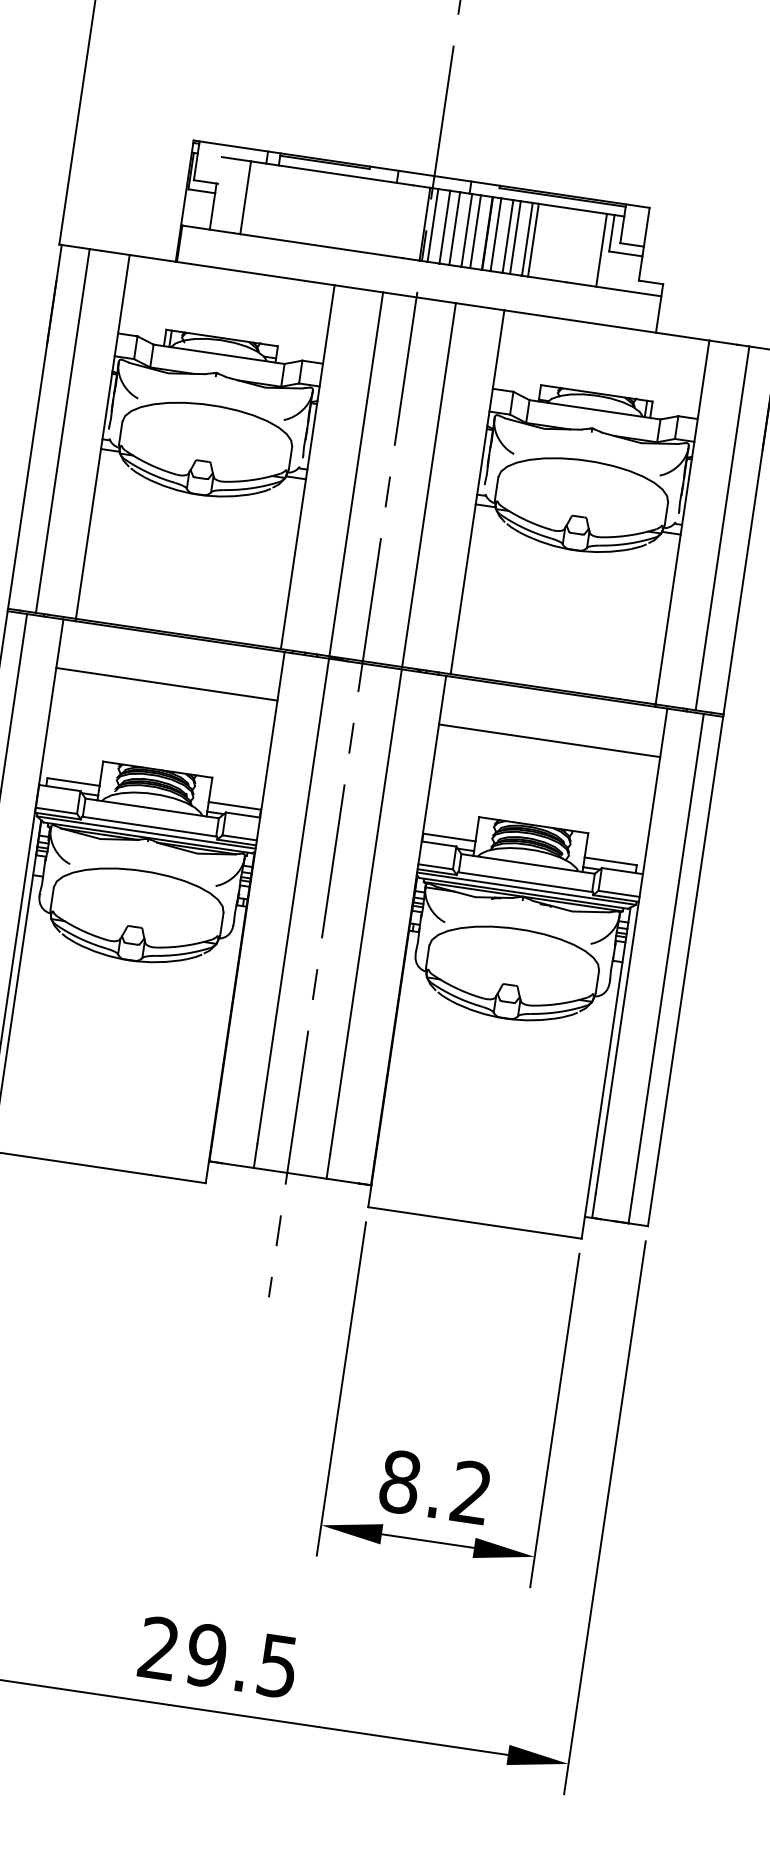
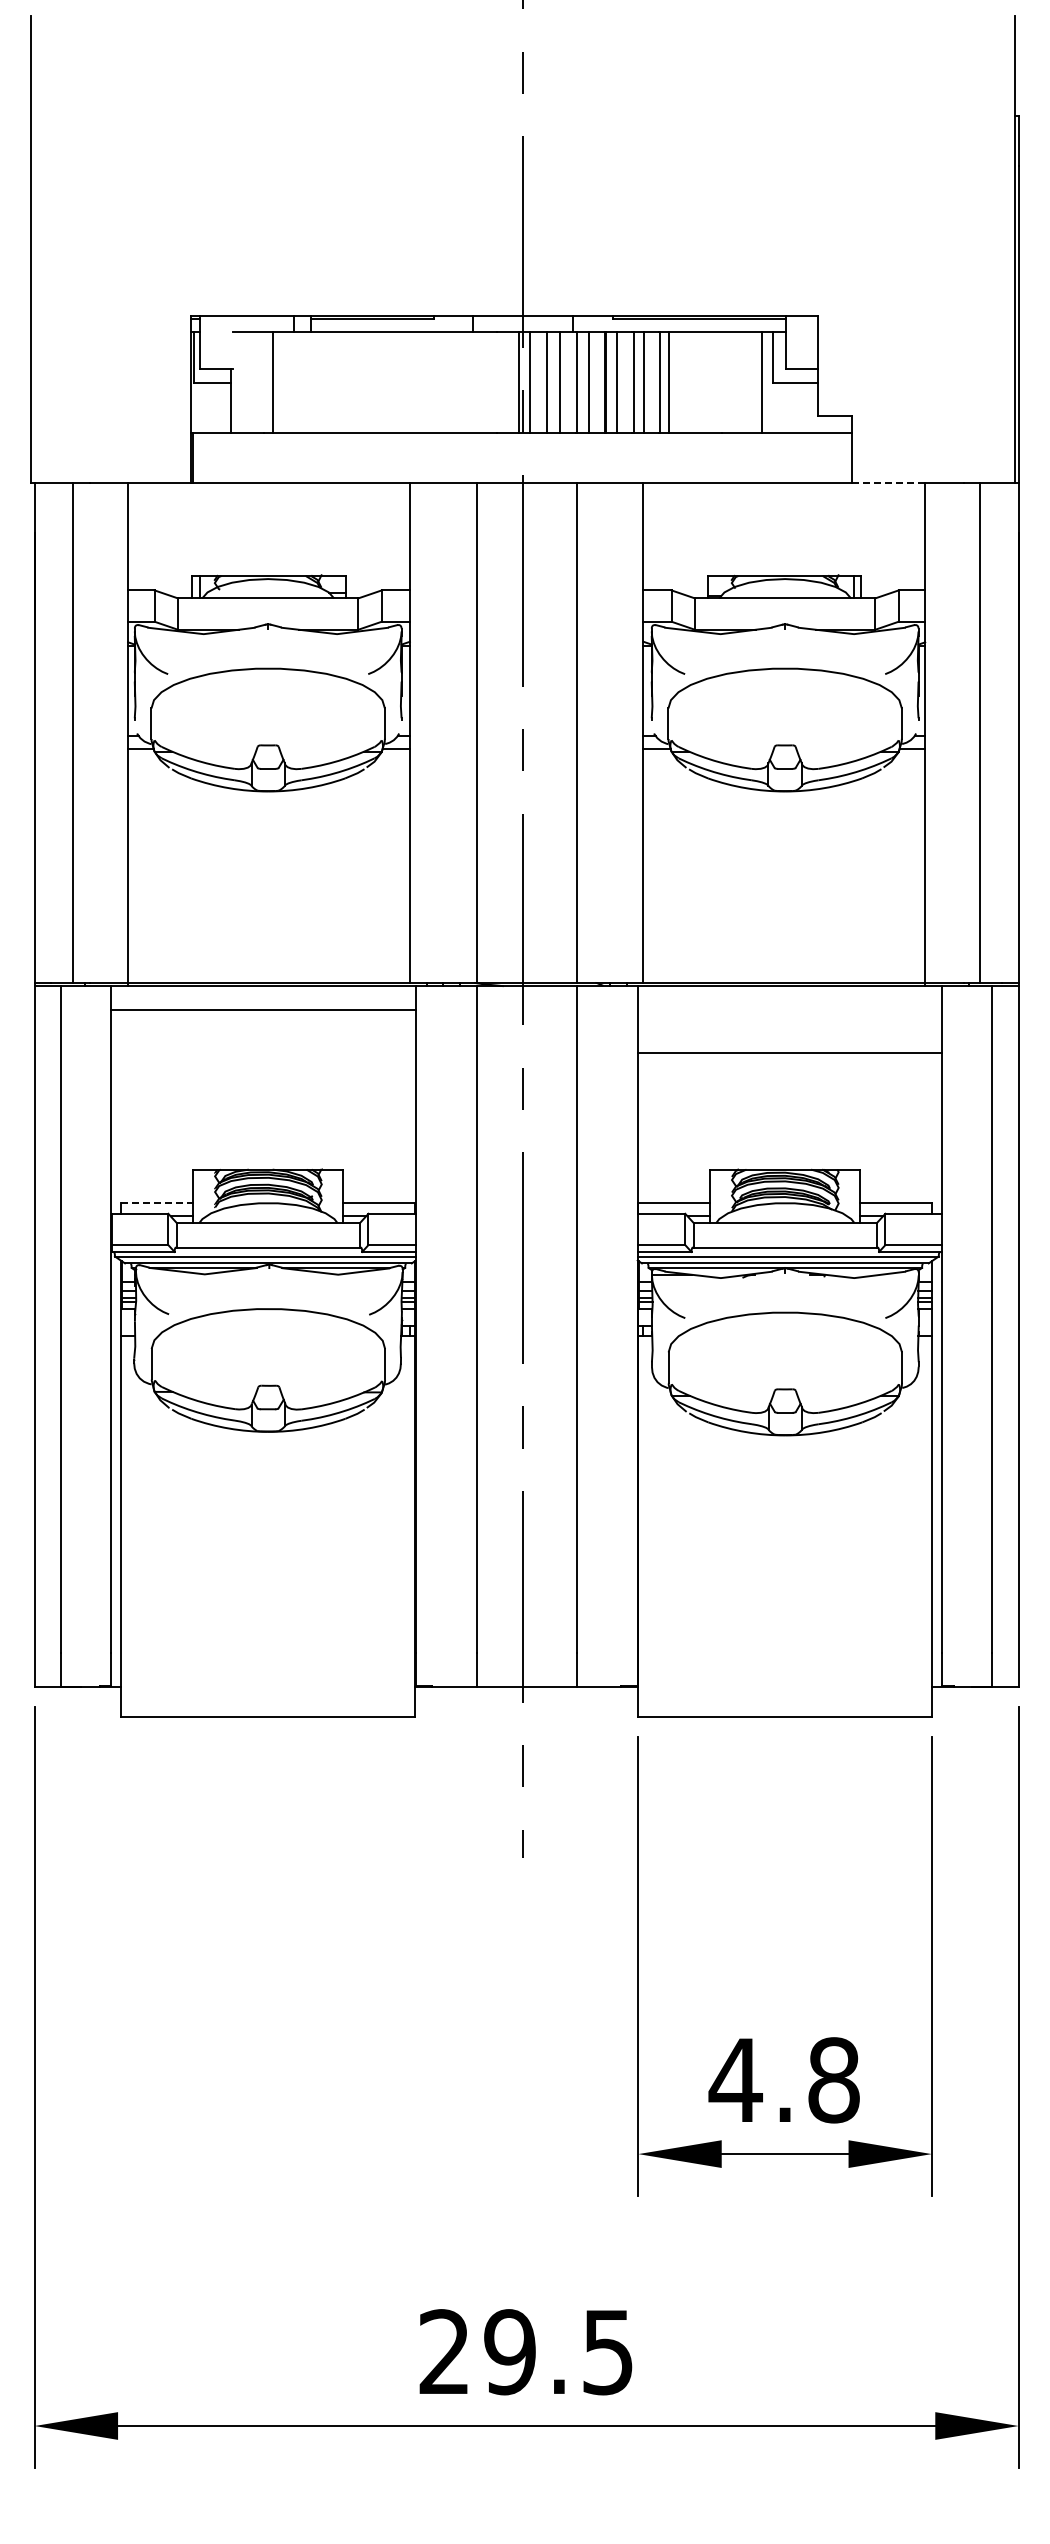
line: (682, 336) -> (888, 482), solid -> dashed
line: (166, 683) -> (263, 1009), moved
line: (73, 781) -> (157, 1202), solid -> dashed
text: (434, 1487) -> (783, 2080), 8.2 -> 4.8

